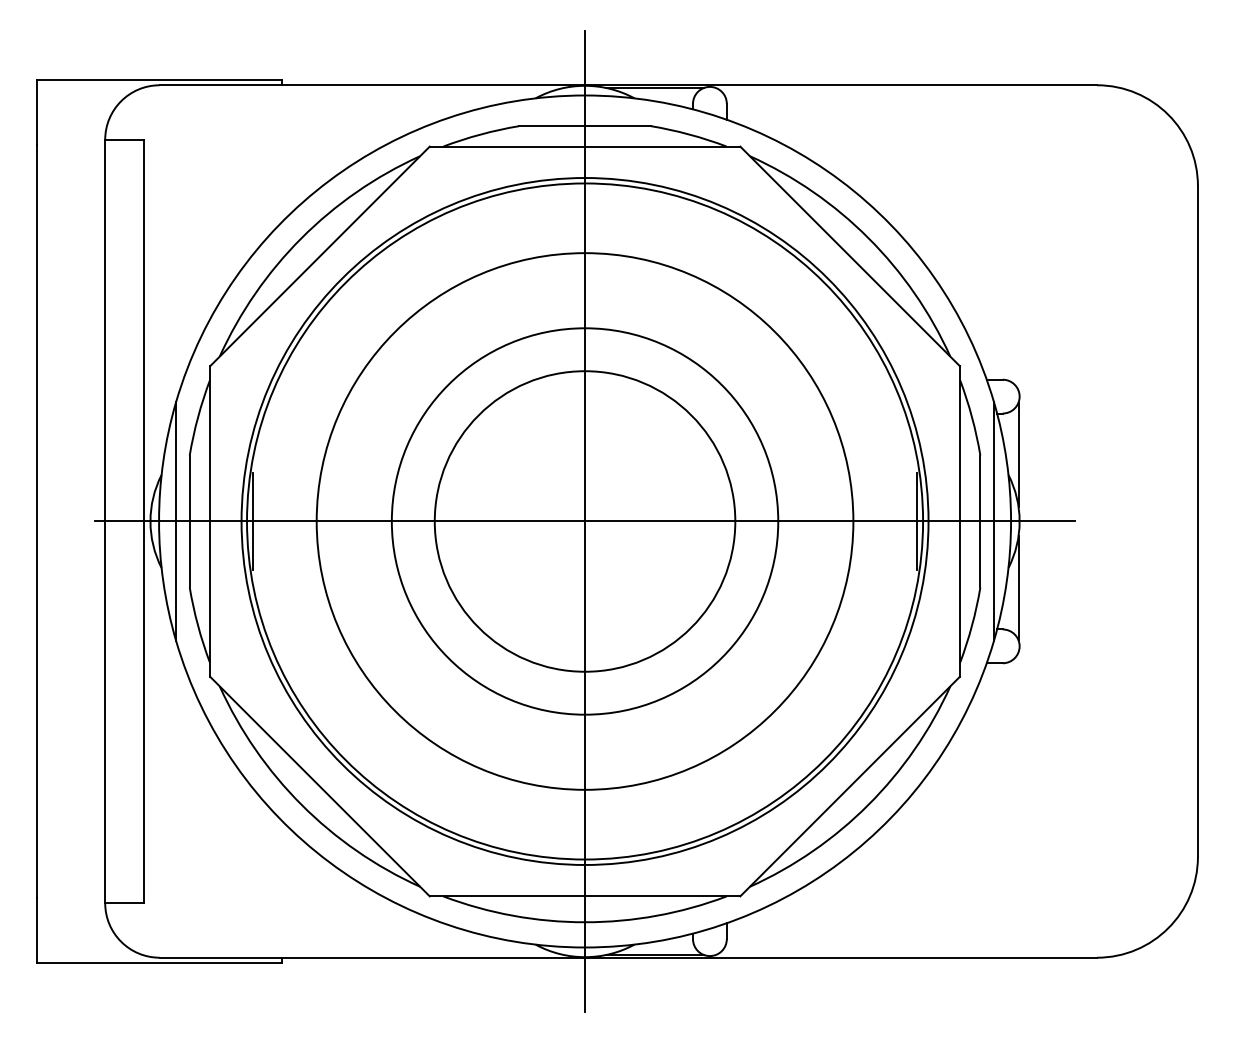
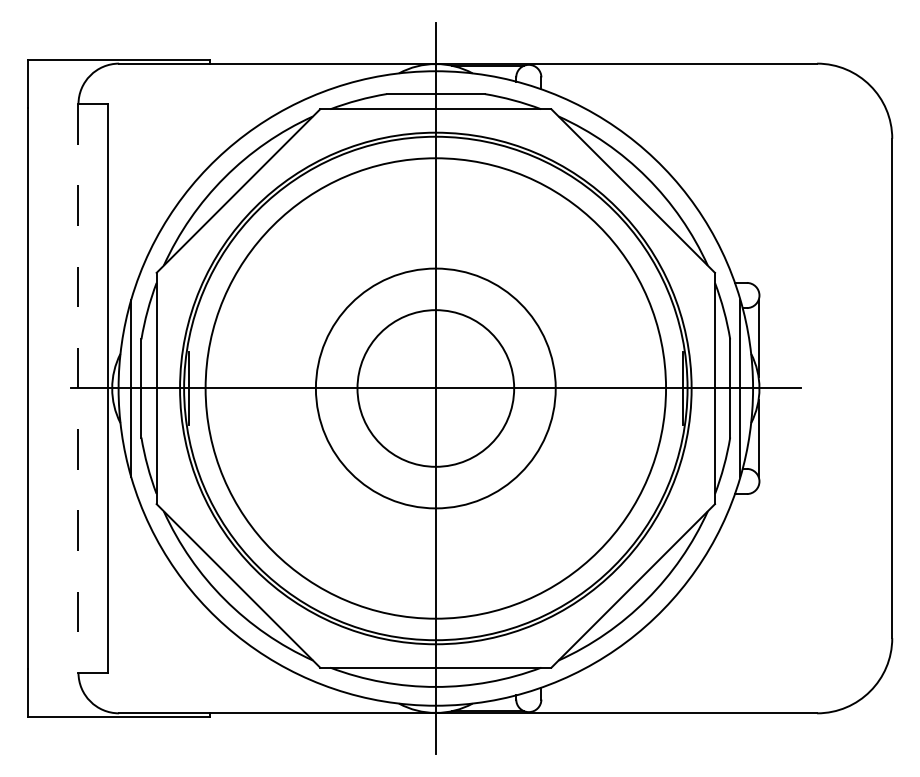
line: (105, 521) -> (78, 388), solid -> dashed
circle: (584, 521) -> (435, 388), size x0.6
circle: (584, 521) -> (435, 388), size x0.7
circle: (584, 521) -> (435, 388), size x1.6

